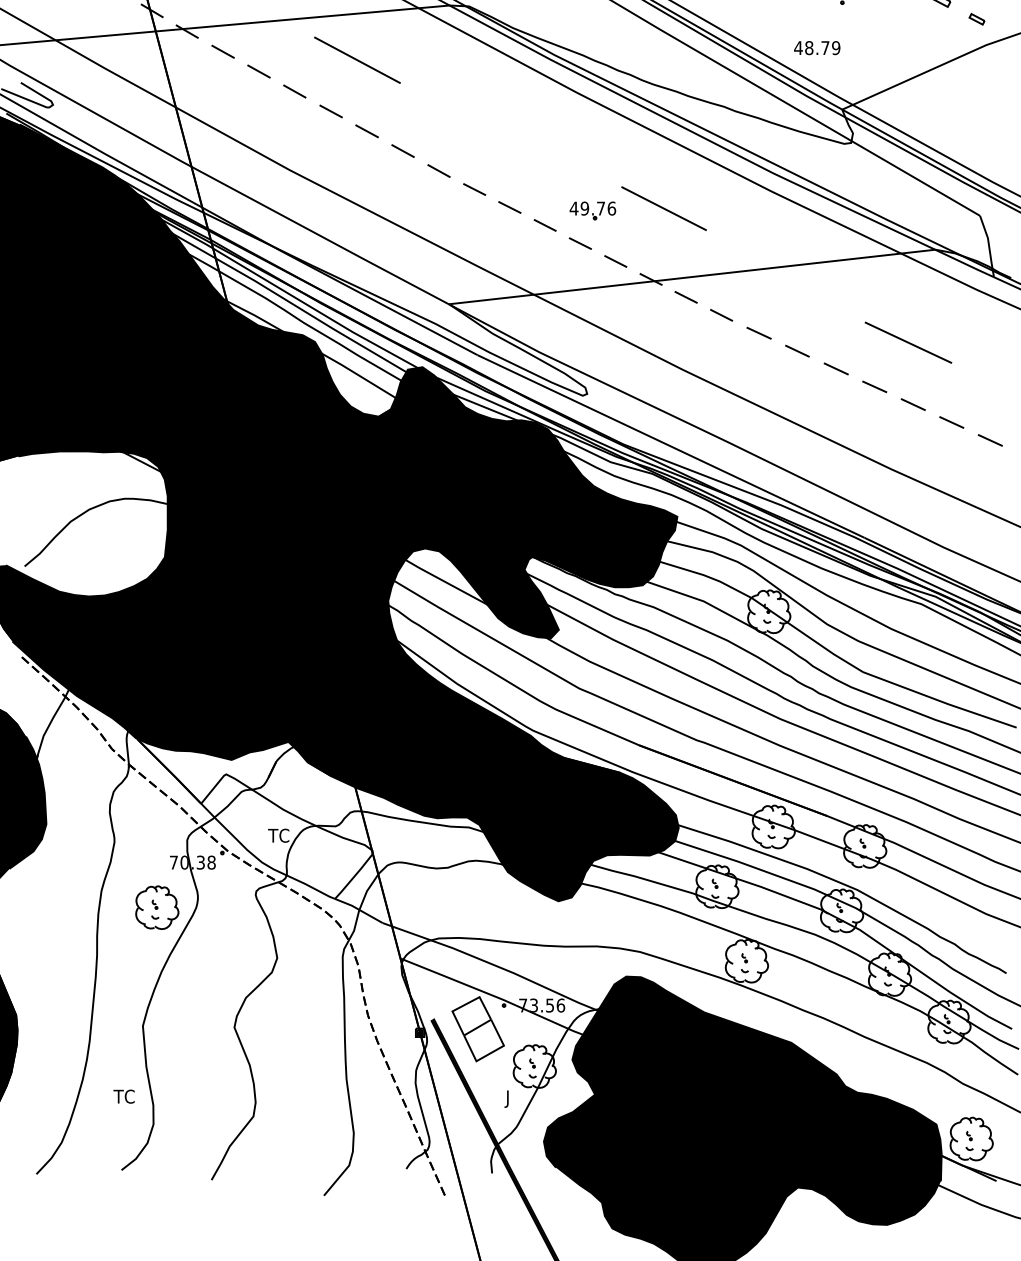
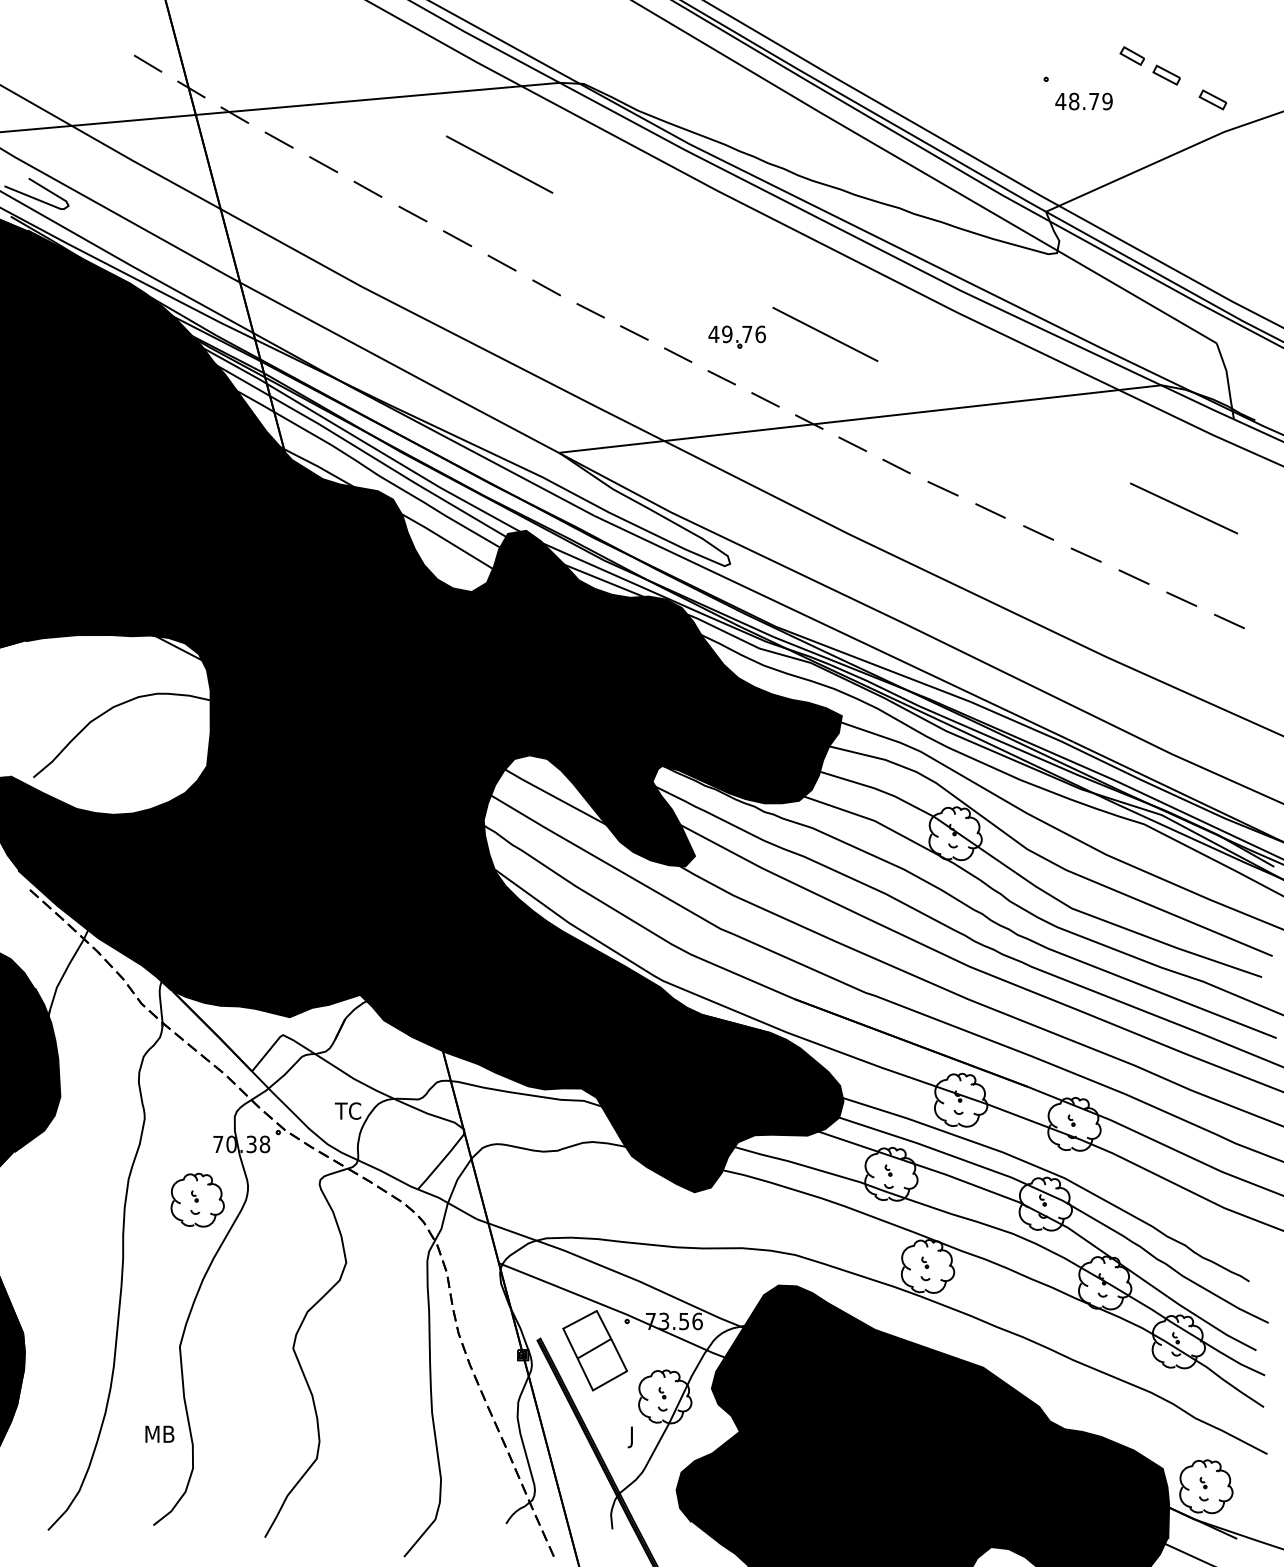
part: (976, 18) -> (1212, 99), size x1.43
text: (816, 48) -> (1083, 101), moved
line: (357, 60) -> (499, 164), moved
line: (908, 342) -> (1184, 508), moved
text: (125, 1096) -> (158, 1434), TC -> MB

